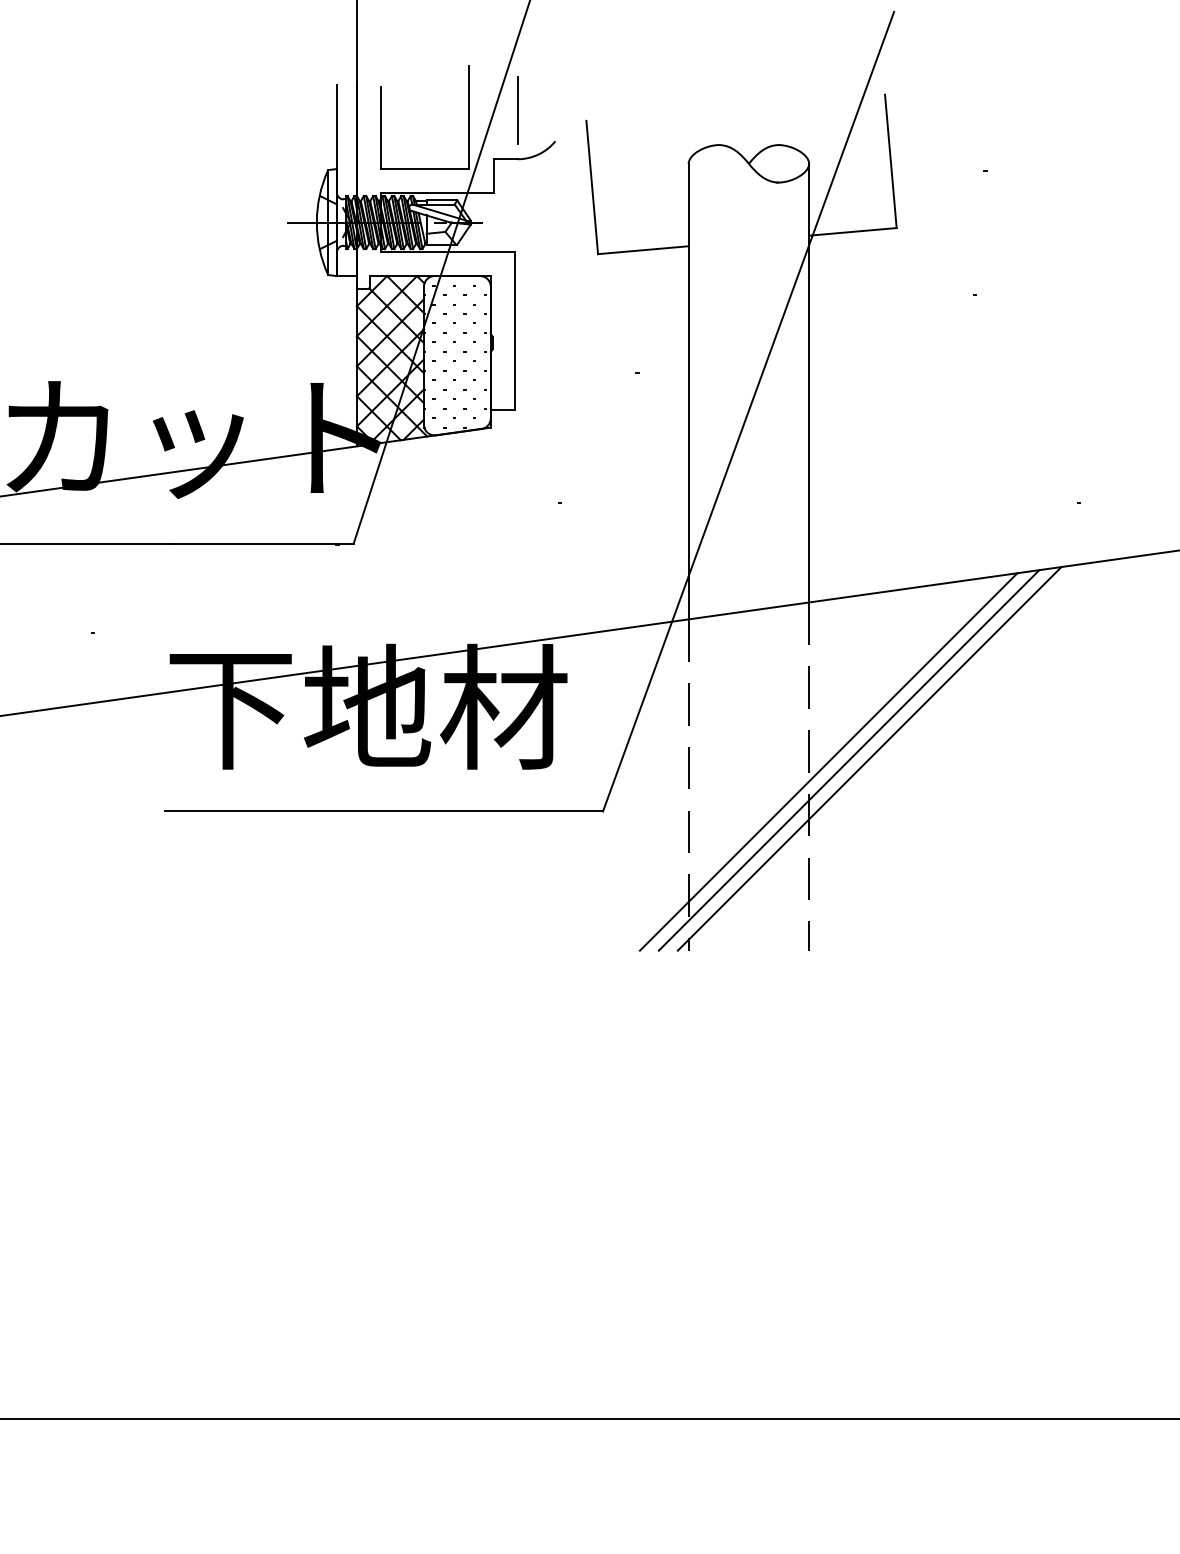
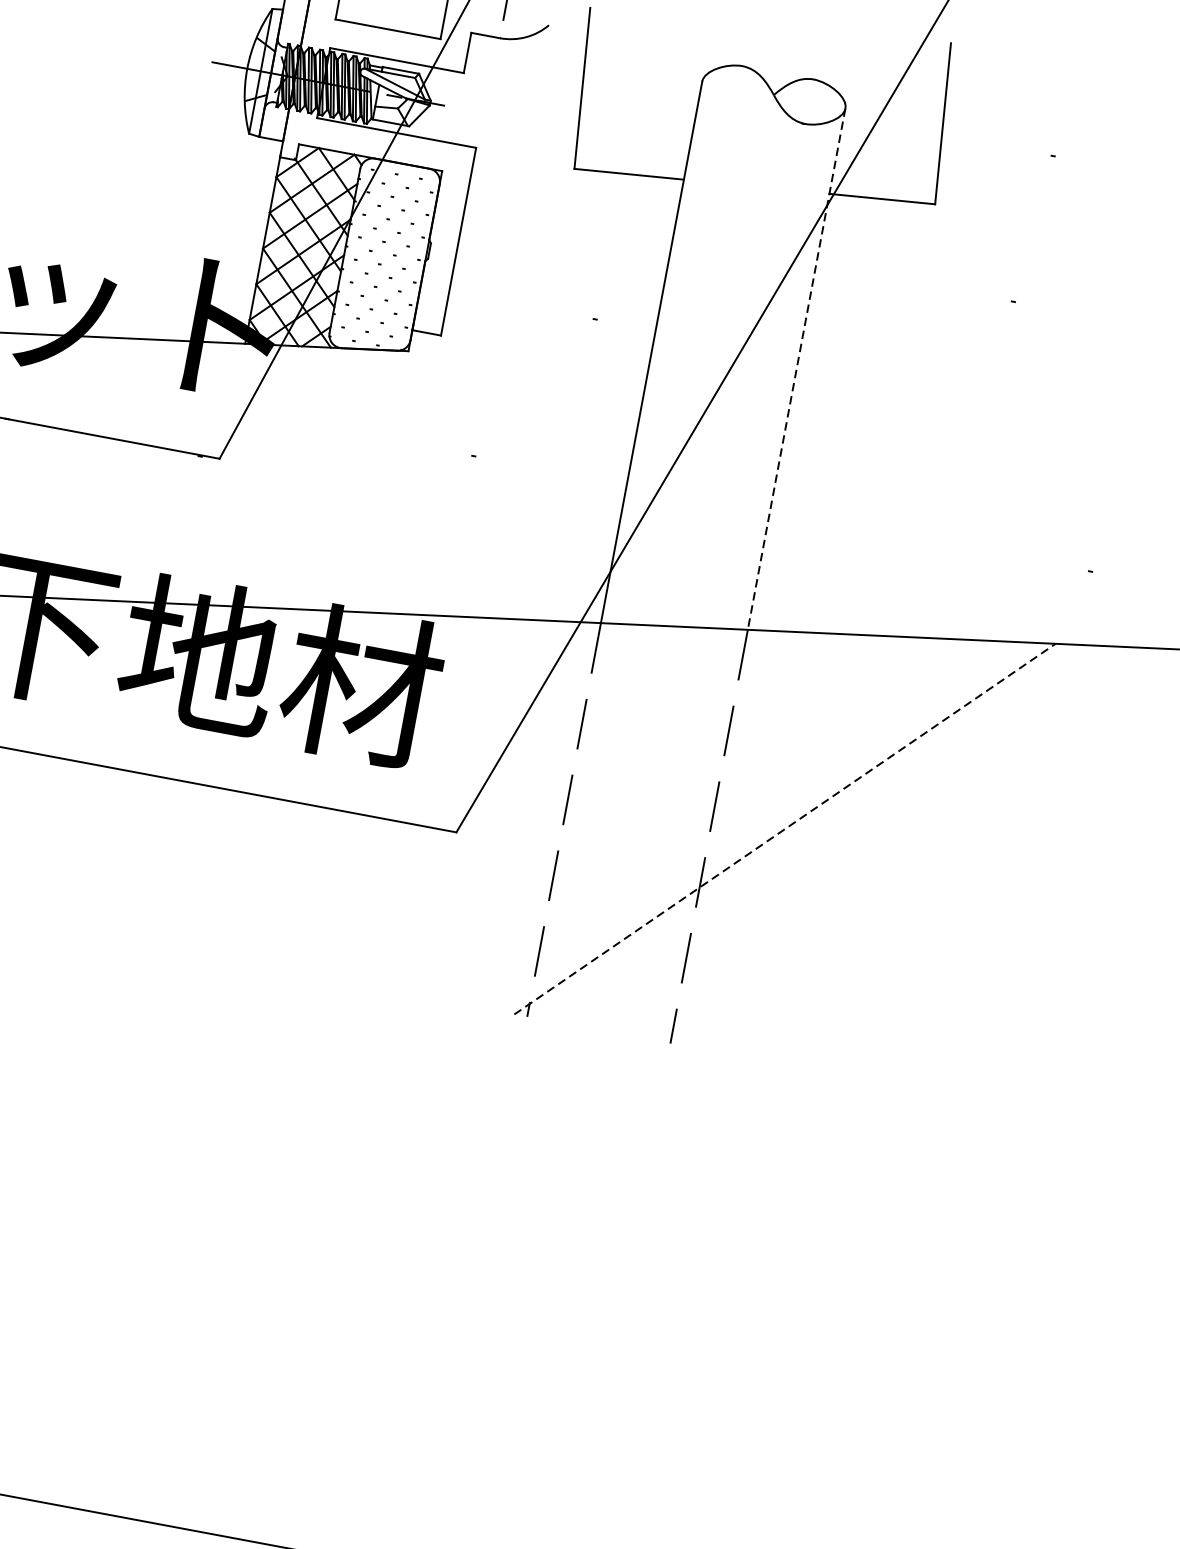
line: (809, 383) -> (797, 369), solid -> dashed
line: (869, 758) -> (784, 828), solid -> dashed
line: (848, 760) -> (759, 826), removed
line: (828, 761) -> (735, 823), removed

